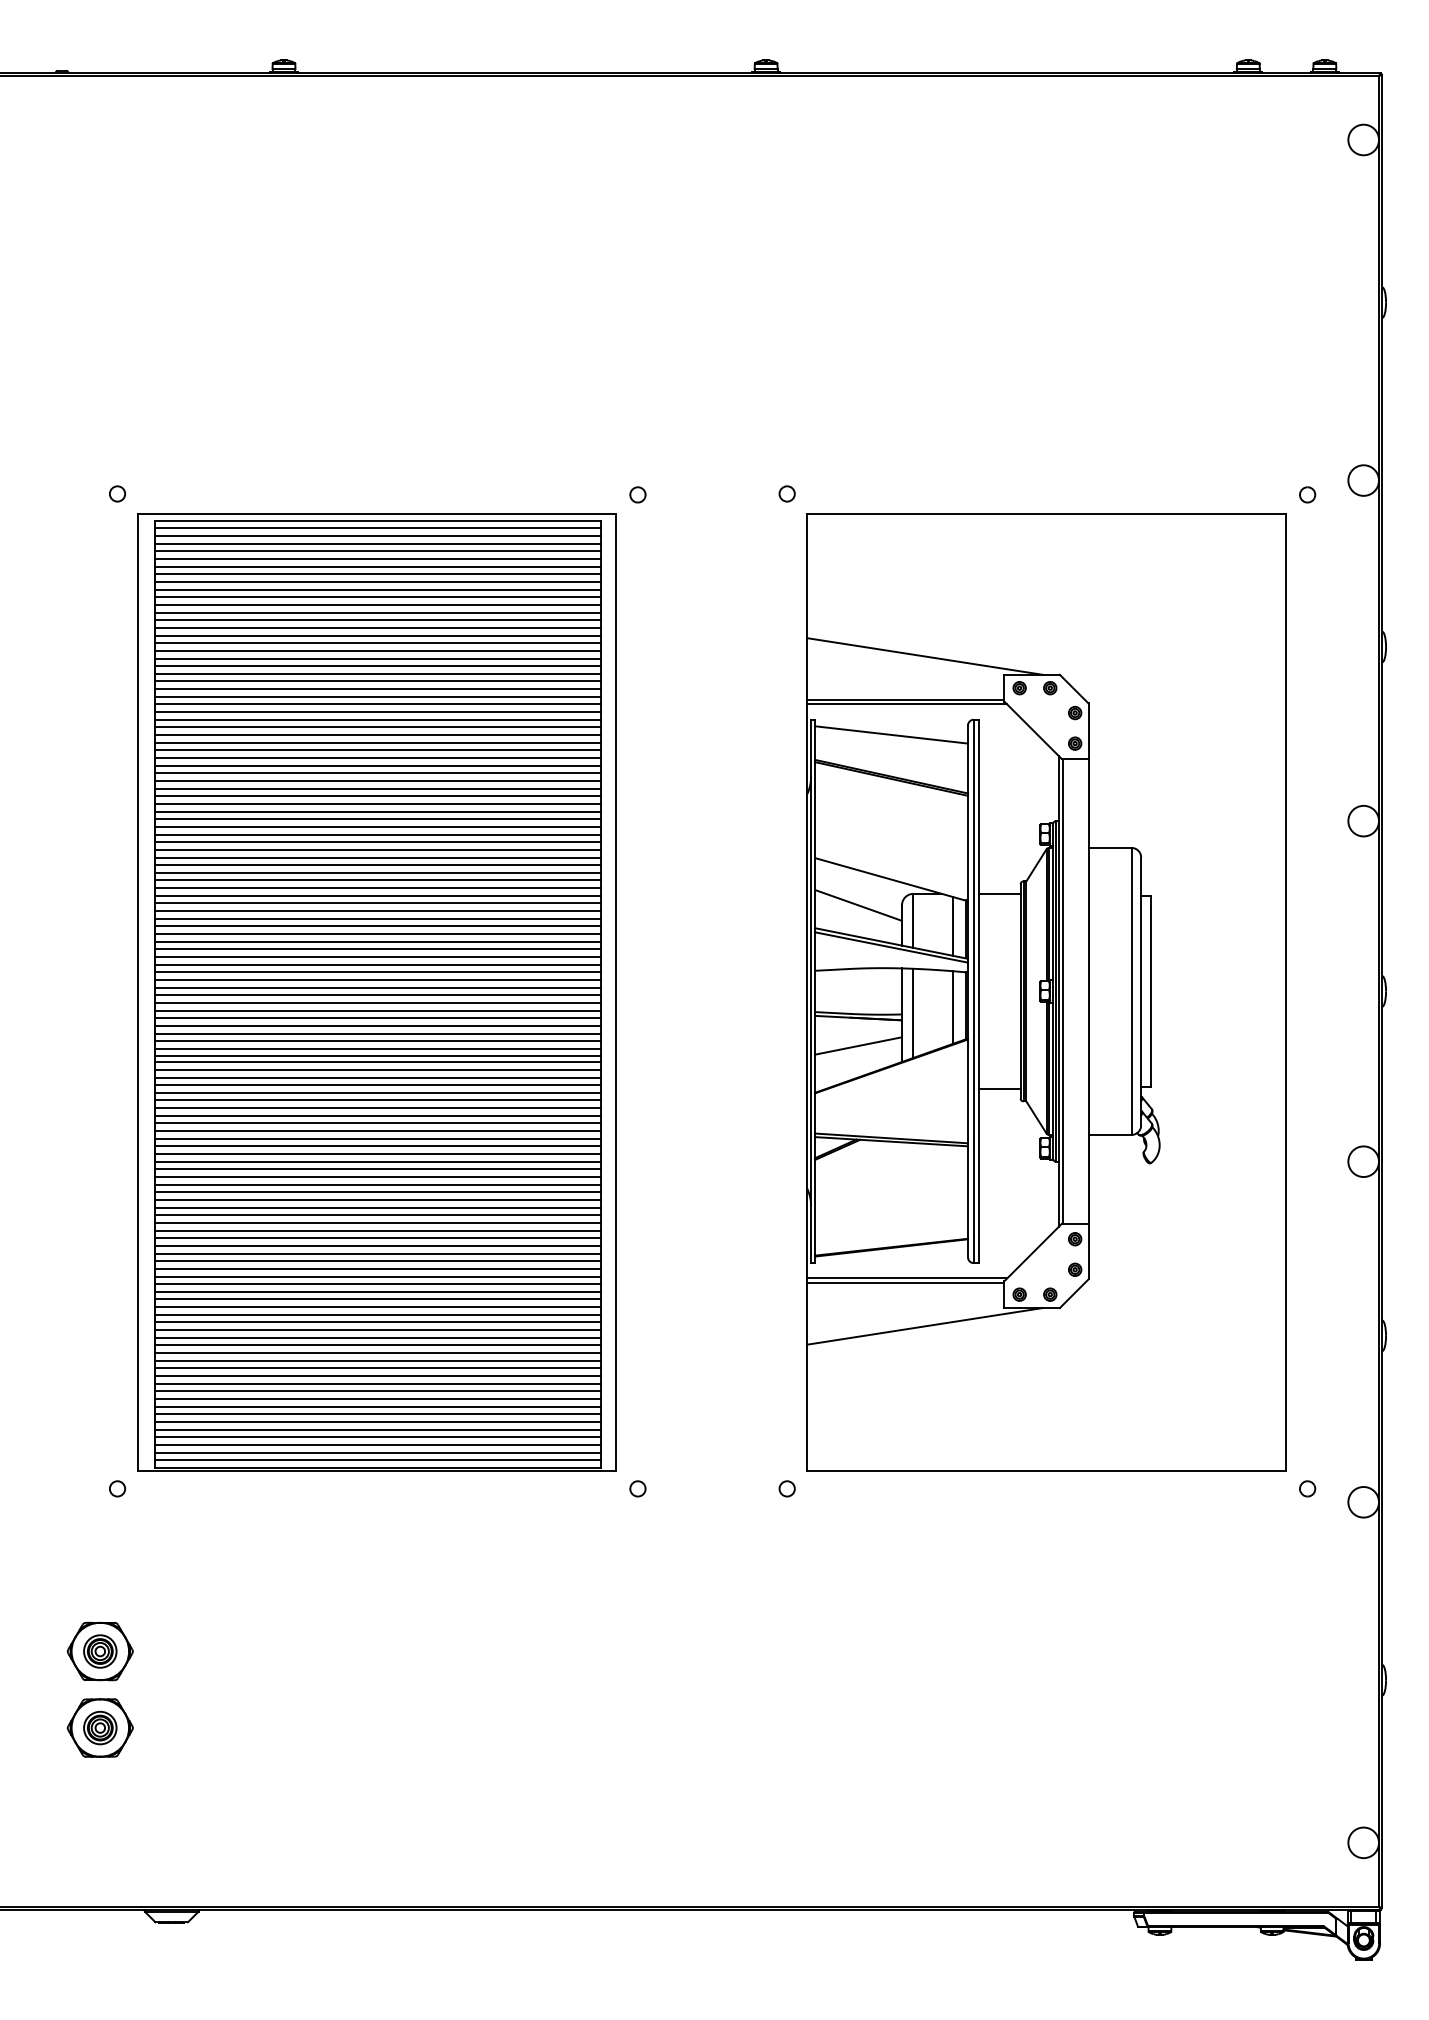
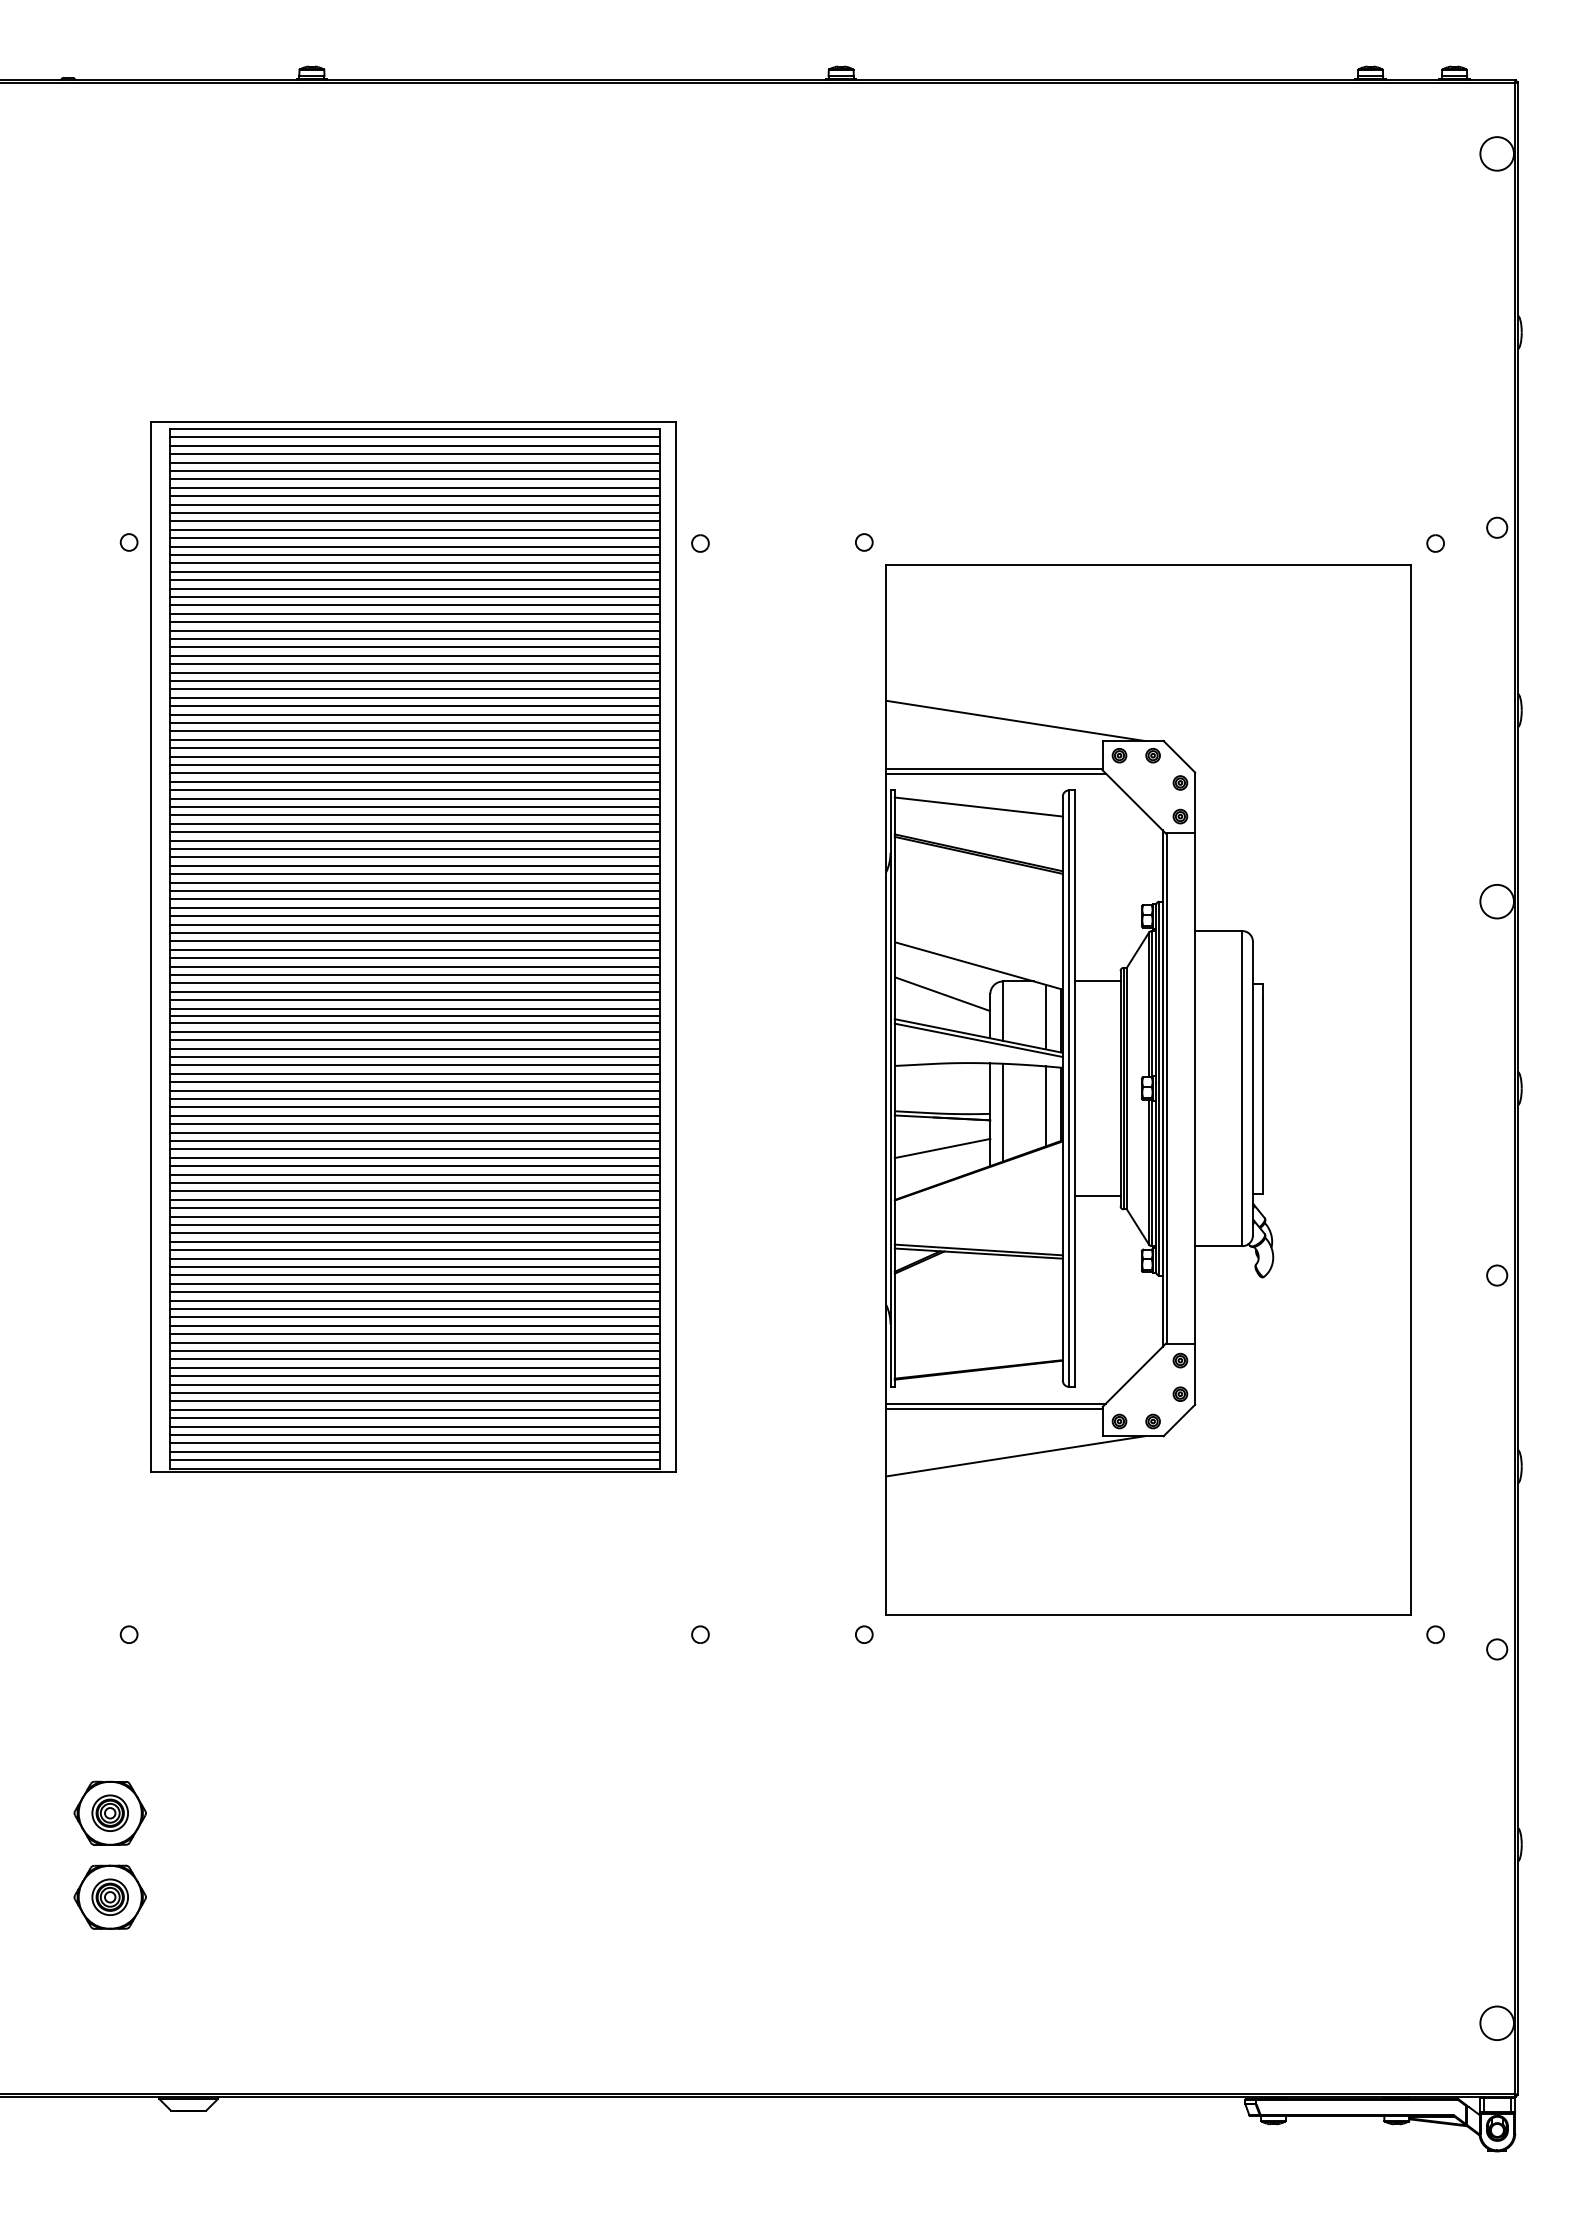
circle: (1363, 480) -> (1496, 527), size x0.6
part: (376, 992) -> (413, 946), moved
circle: (1363, 1161) -> (1496, 1275), size x0.6
circle: (1363, 1502) -> (1496, 1649), size x0.6

